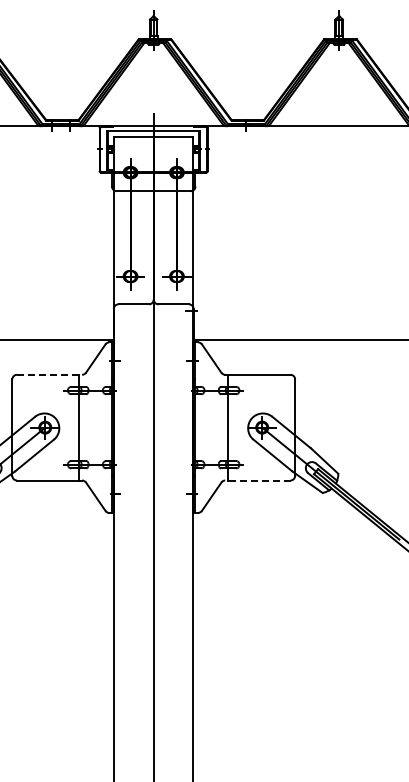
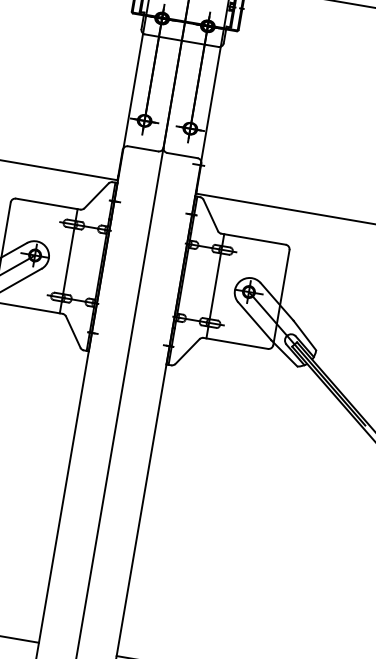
line: (49, 374) -> (48, 203), dashed -> solid
line: (257, 480) -> (235, 343), dashed -> solid

